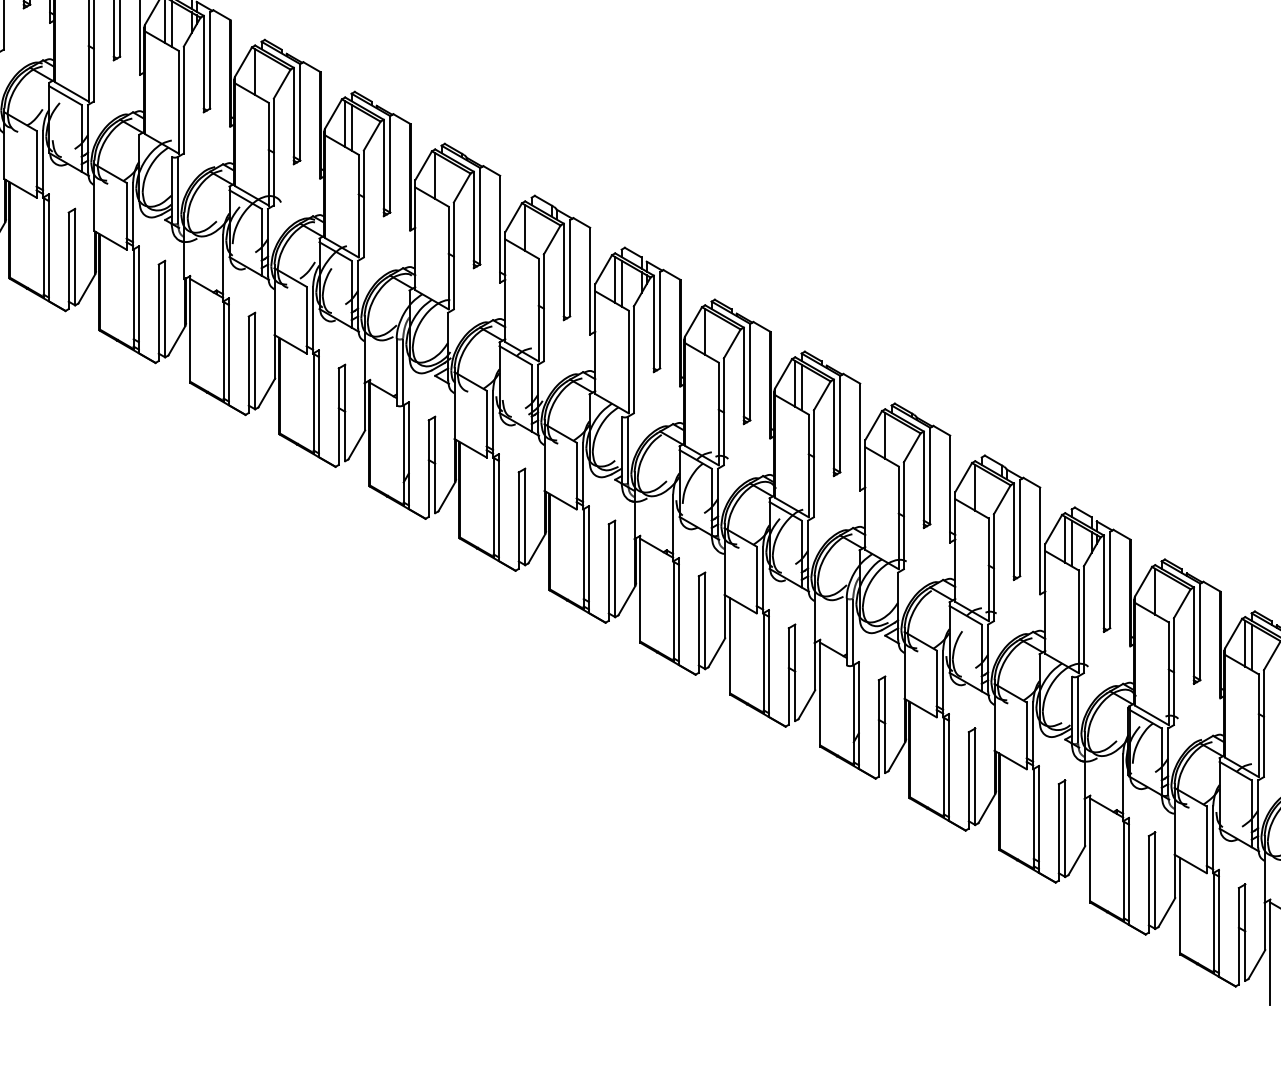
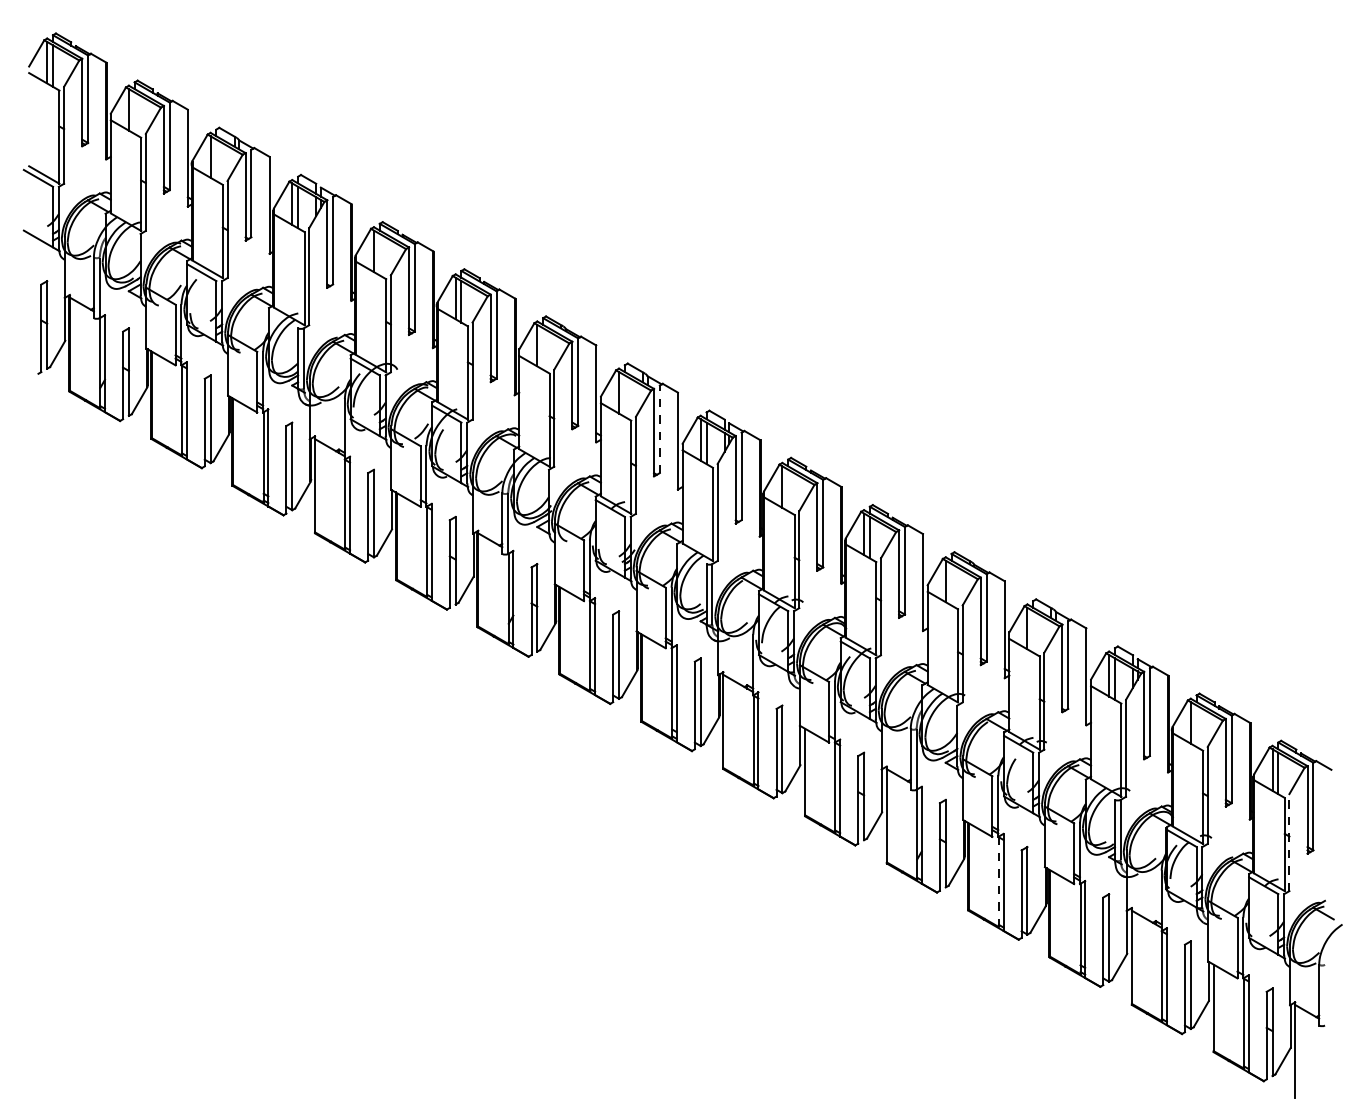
line: (569, 268) -> (659, 429), solid -> dashed
line: (1264, 723) -> (1289, 842), solid -> dashed
line: (943, 766) -> (998, 881), solid -> dashed

